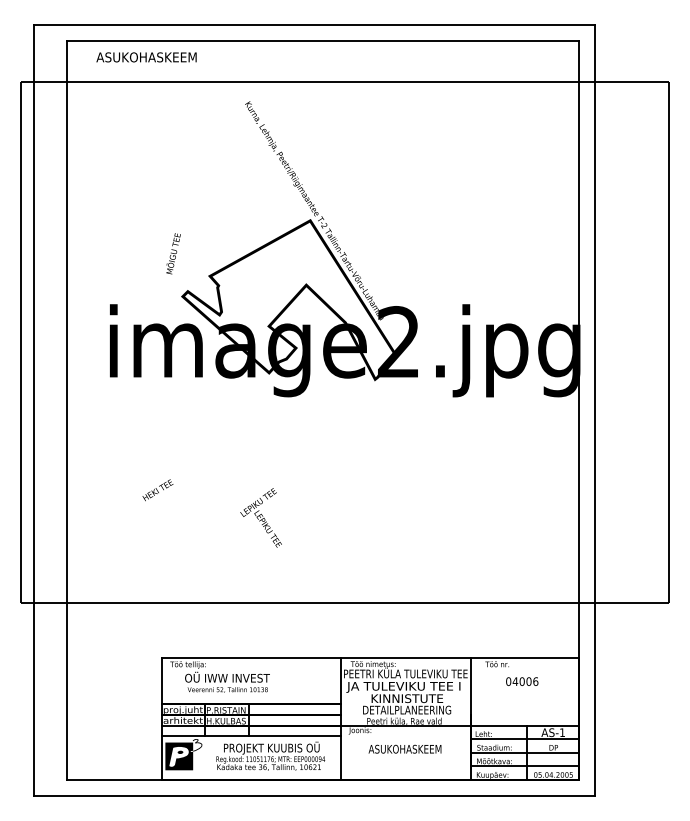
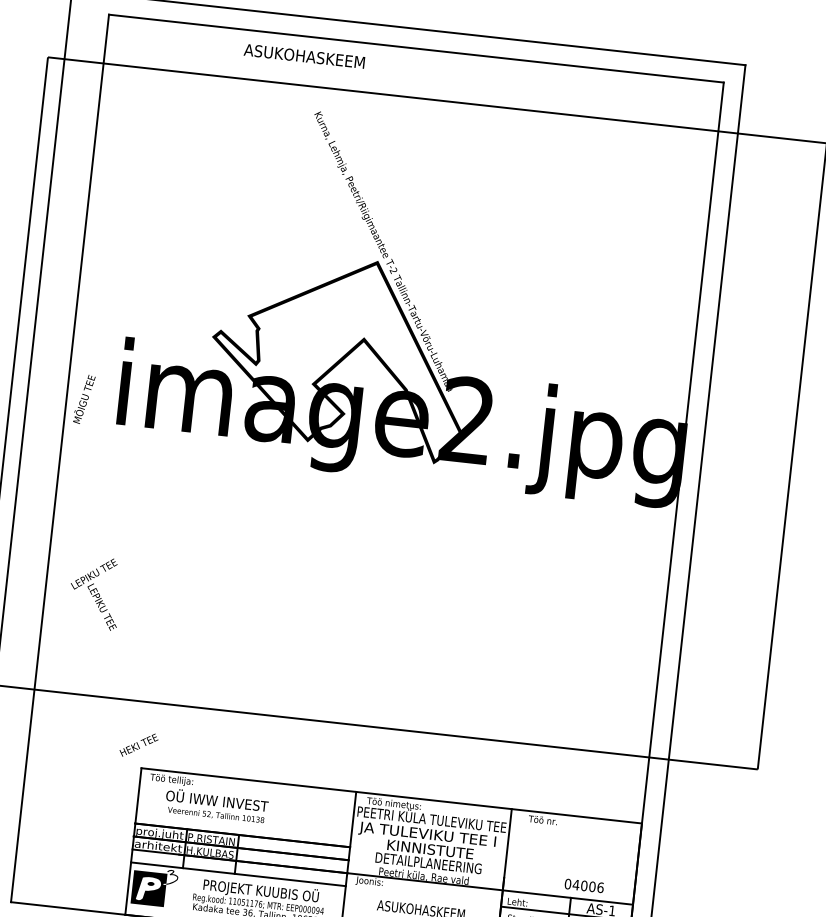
text: (146, 57) -> (304, 56), moved
text: (173, 253) -> (84, 399), moved
text: (157, 490) -> (138, 745), moved
text: (260, 517) -> (94, 592), moved
text: (522, 681) -> (584, 885), moved

